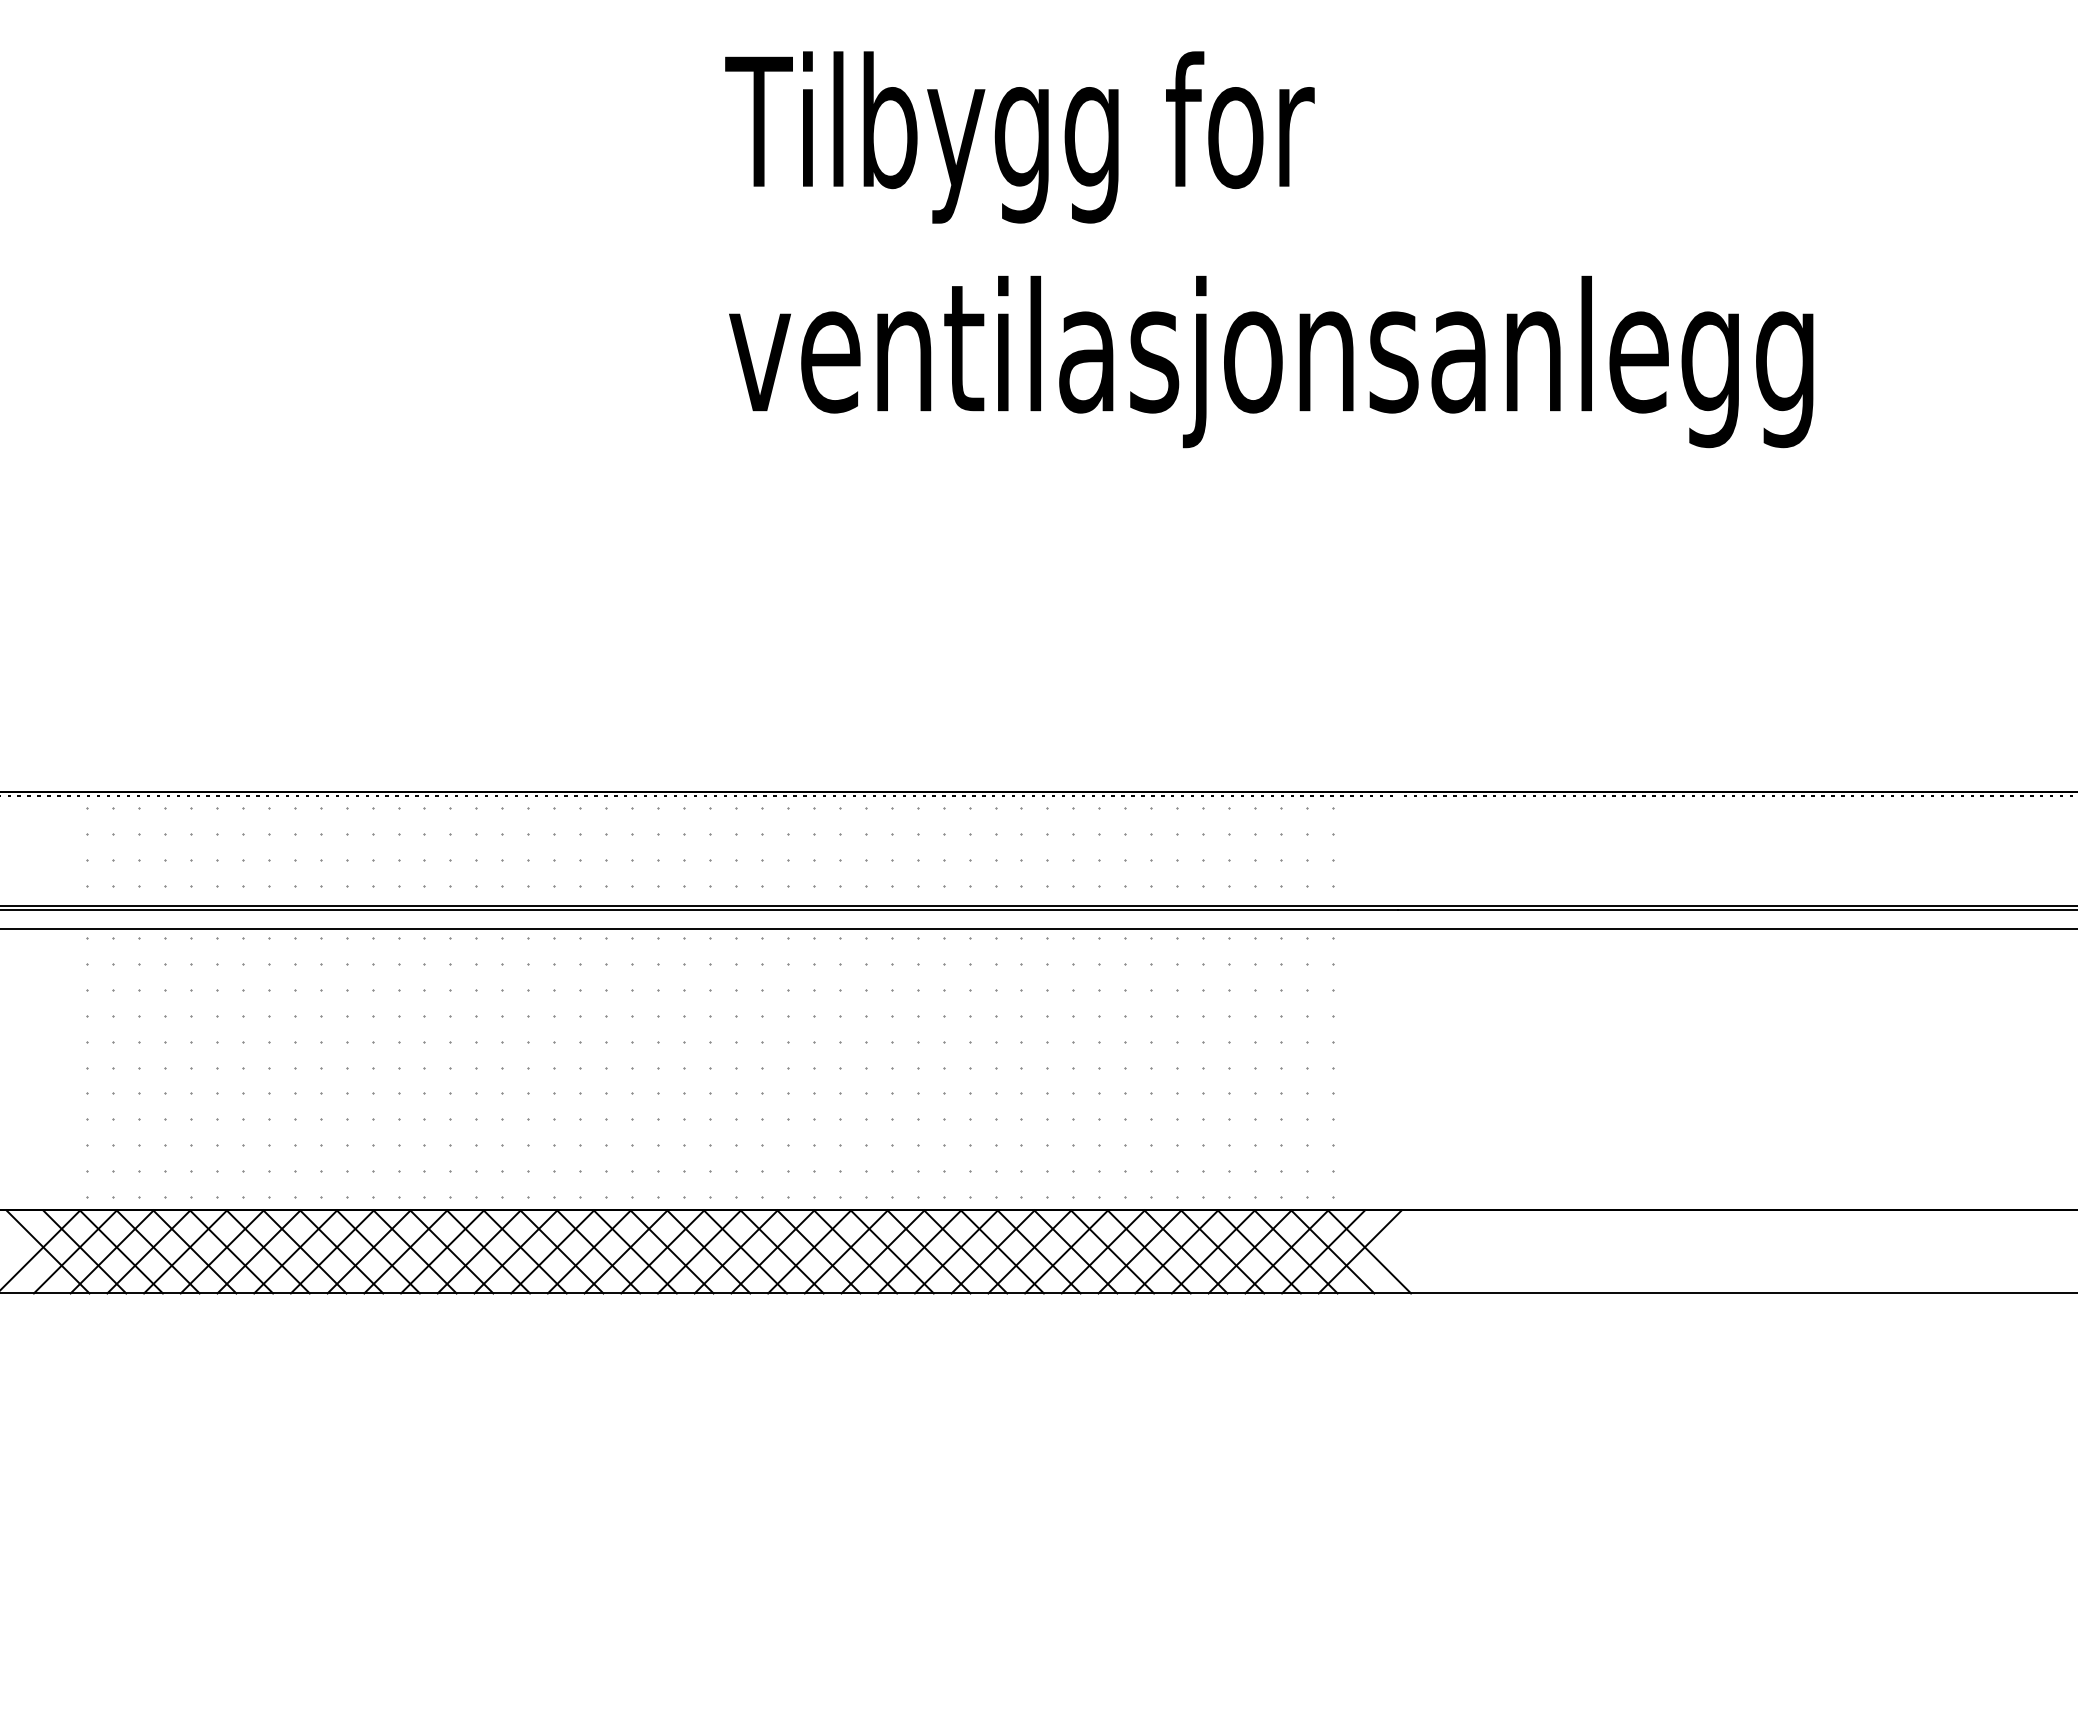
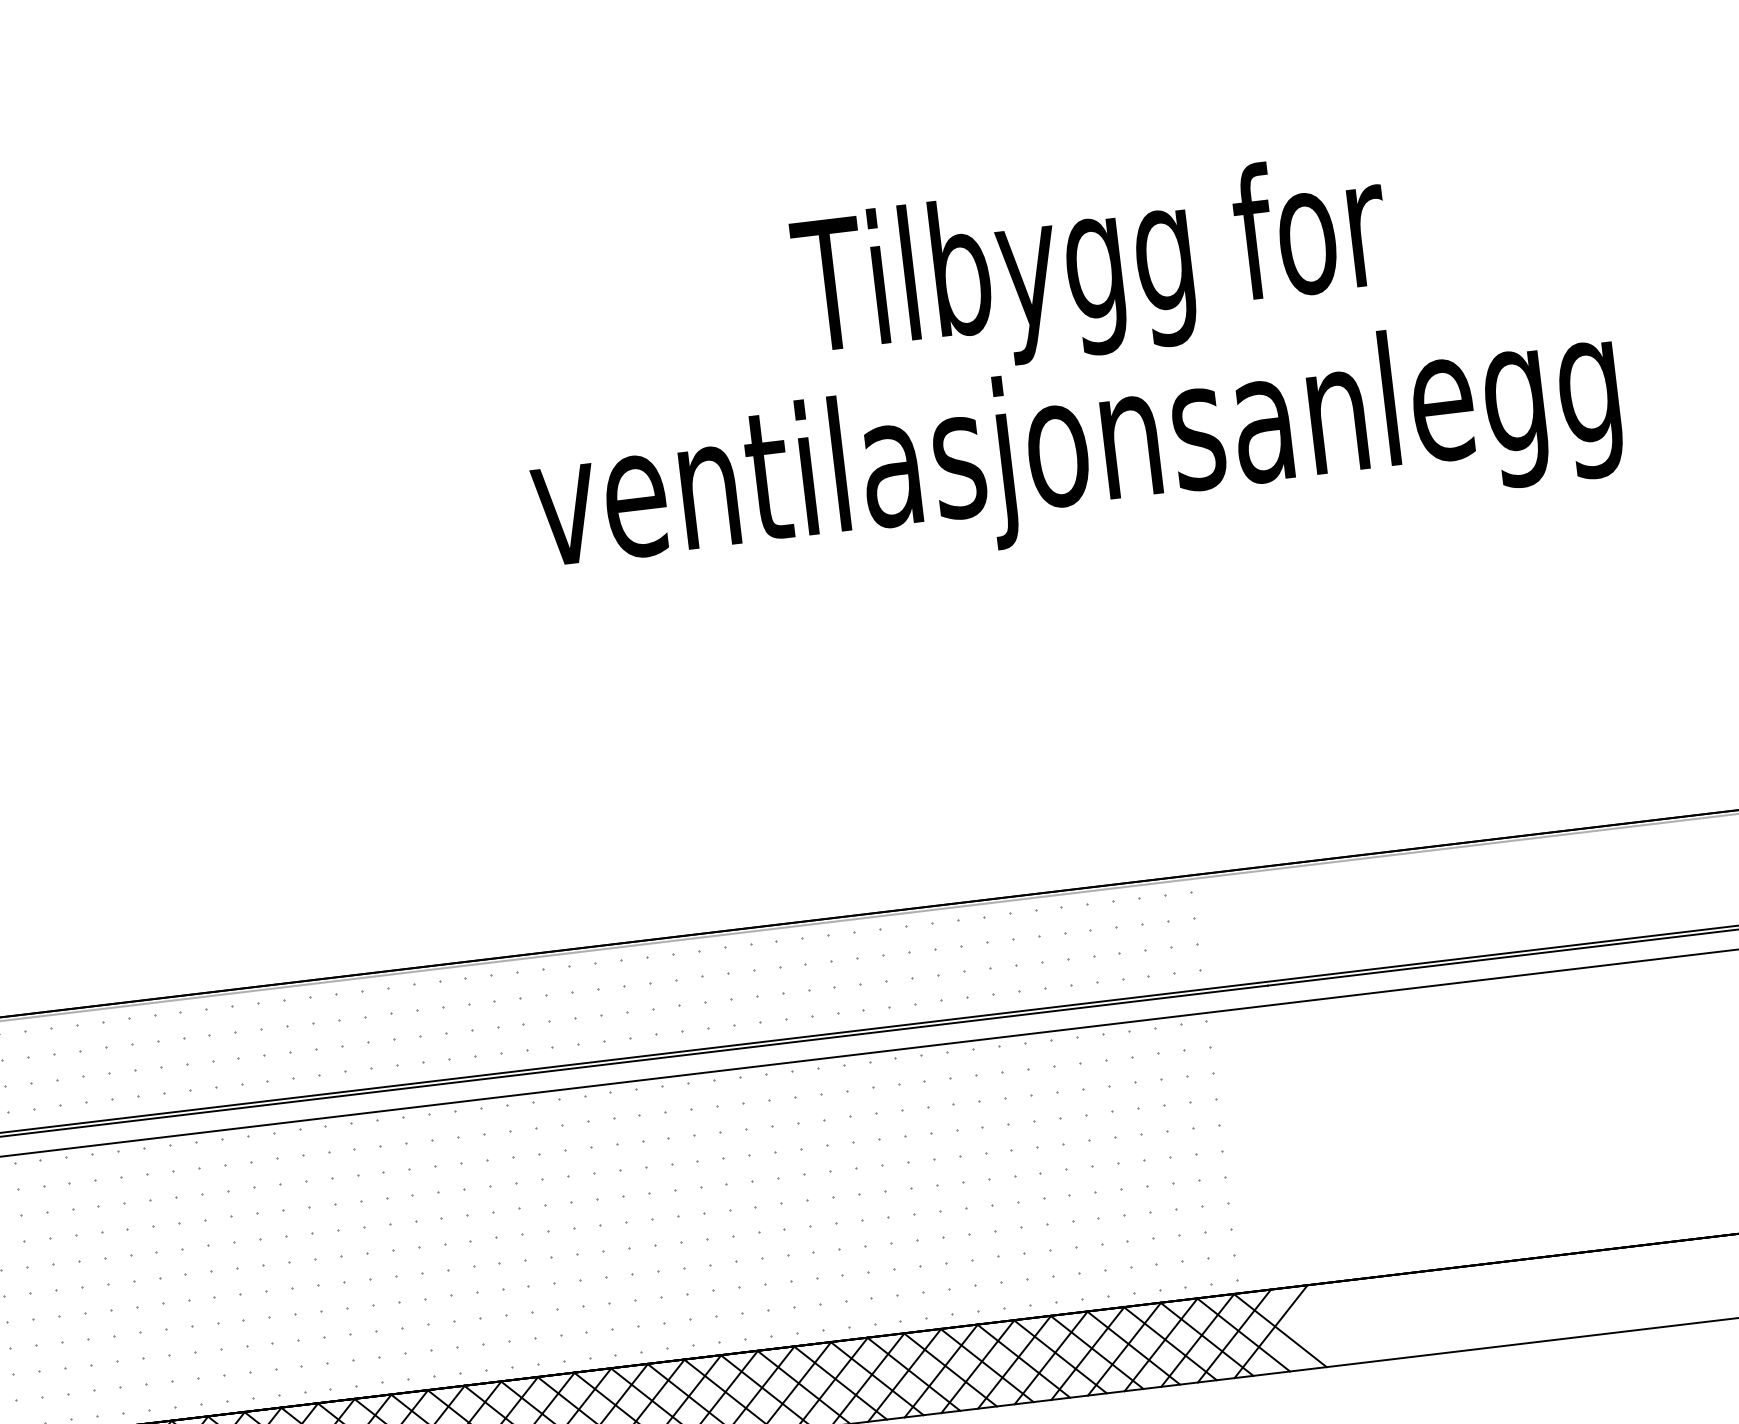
text: (1019, 137) -> (1091, 269), moved

